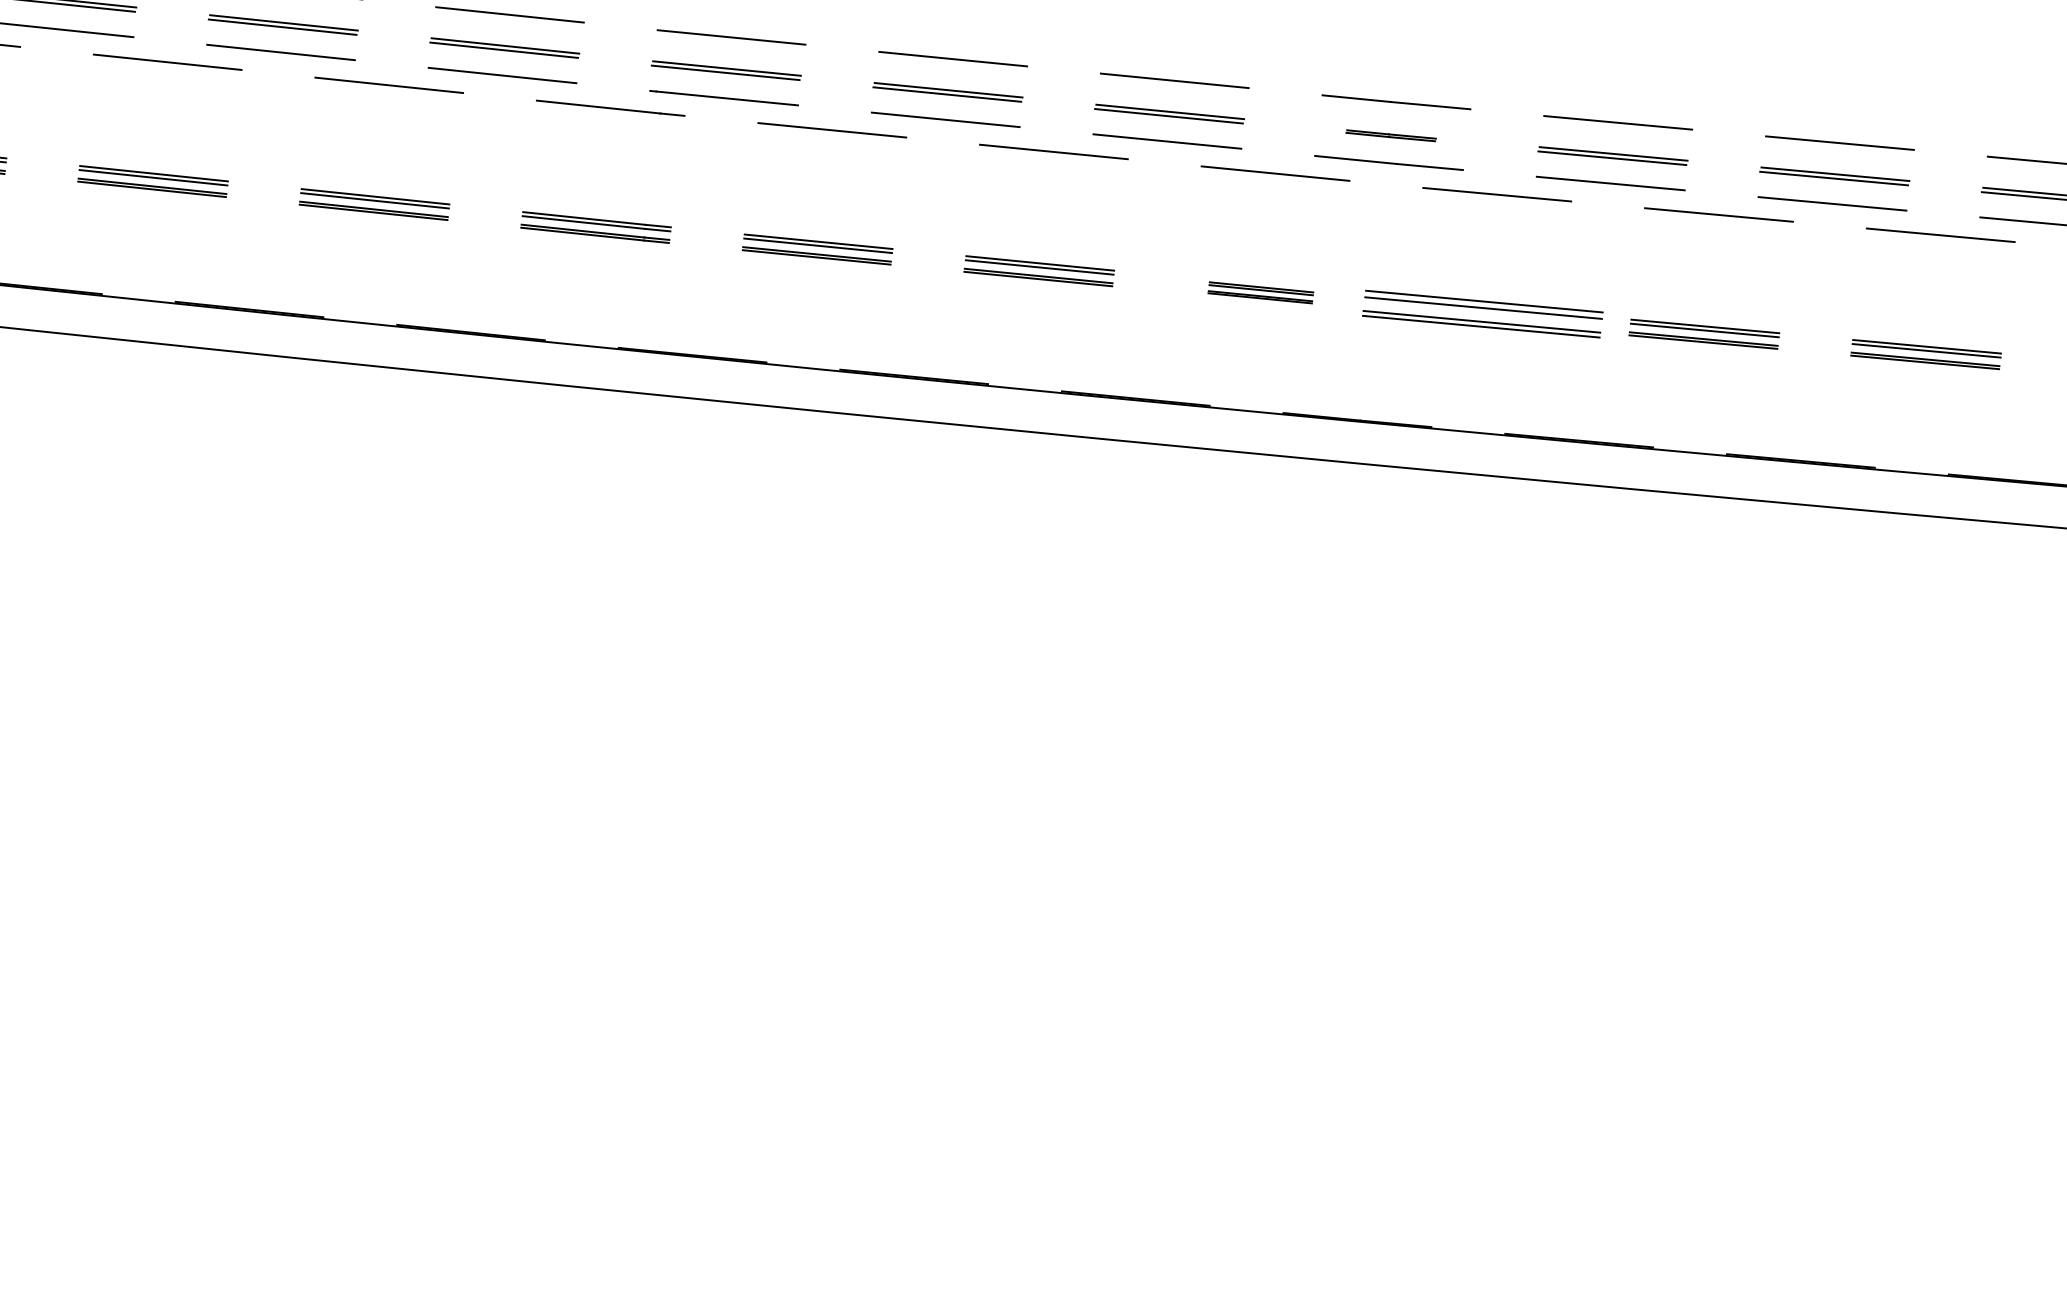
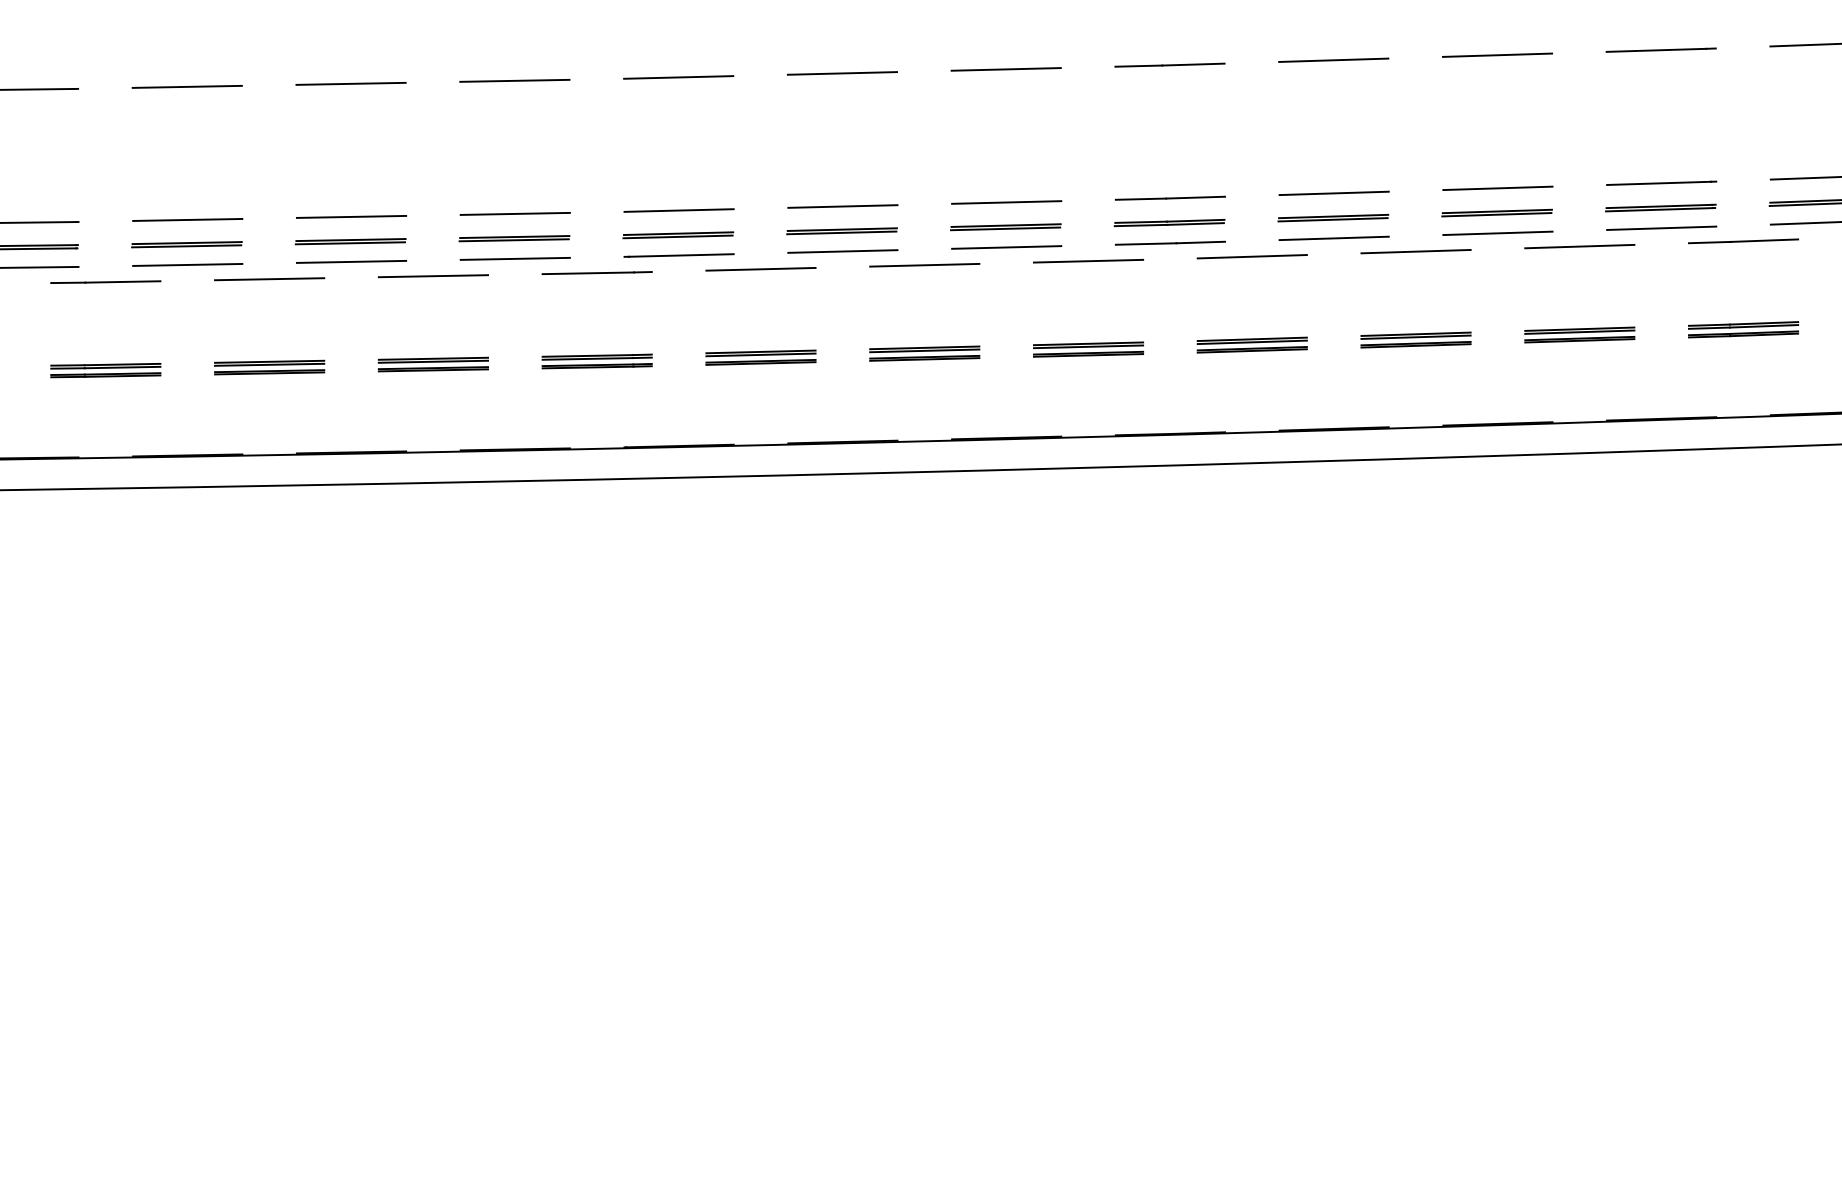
part: (1391, 136) -> (1169, 223), size x1.67
part: (1260, 292) -> (1088, 349), size x1.43
part: (1481, 312) -> (1251, 344), size x0.62

